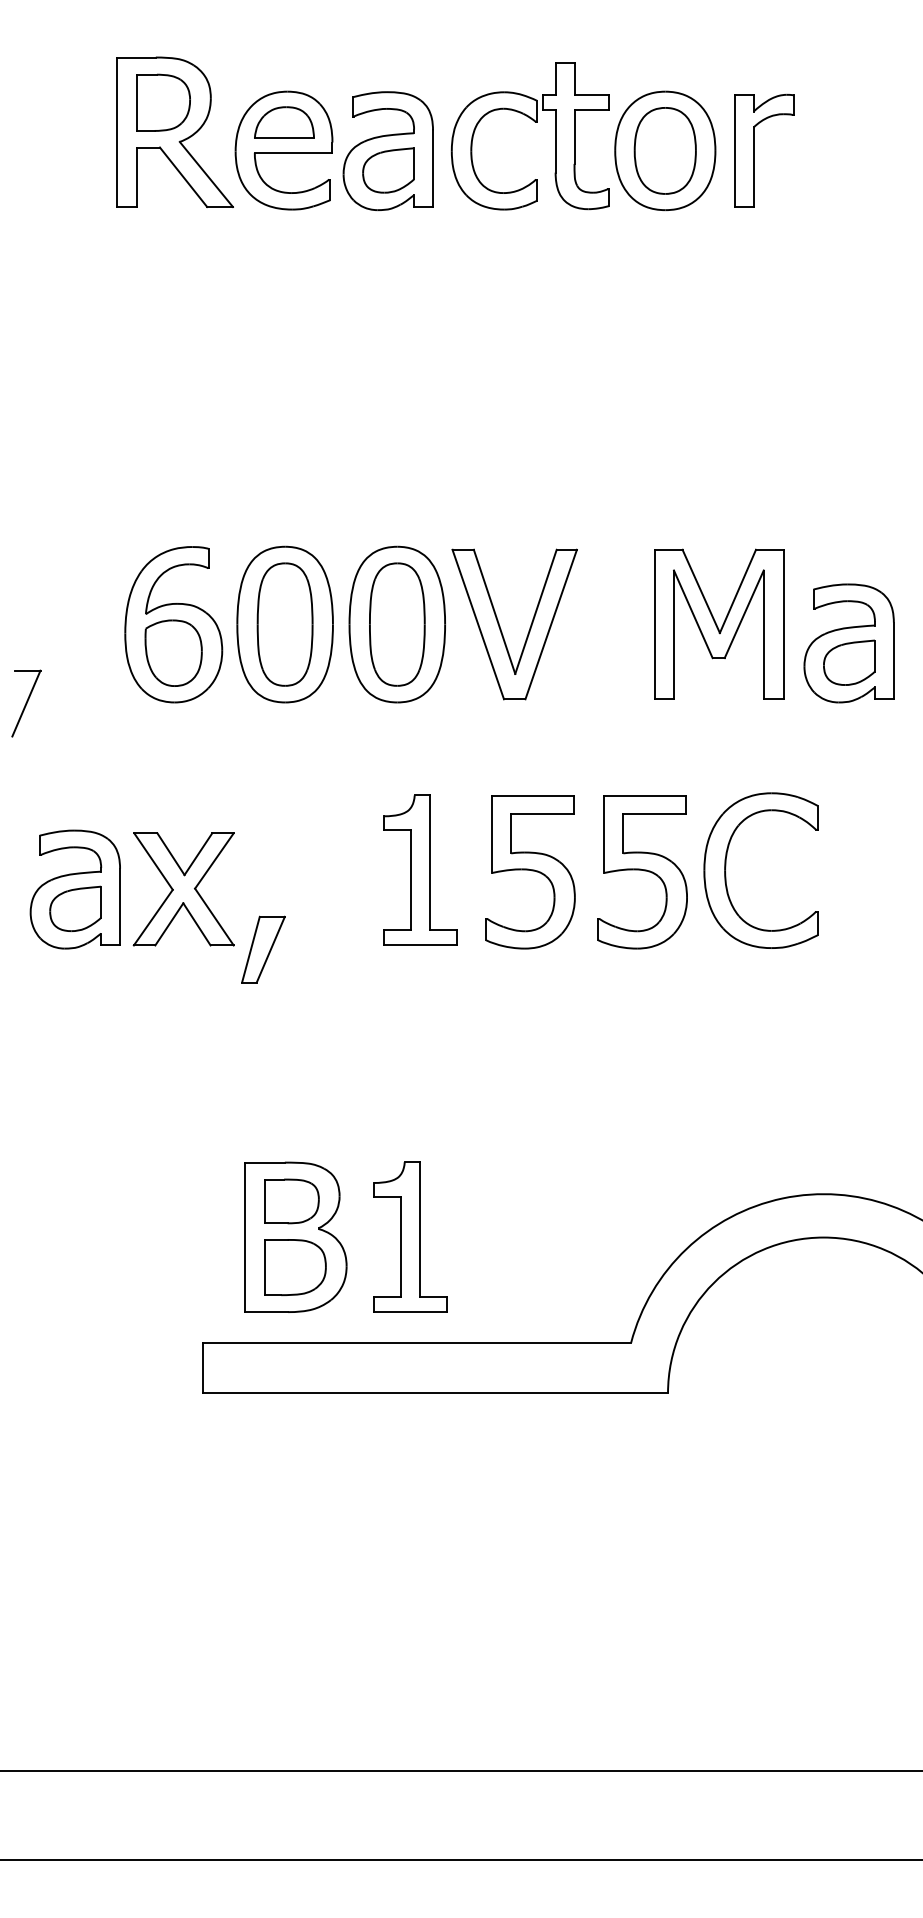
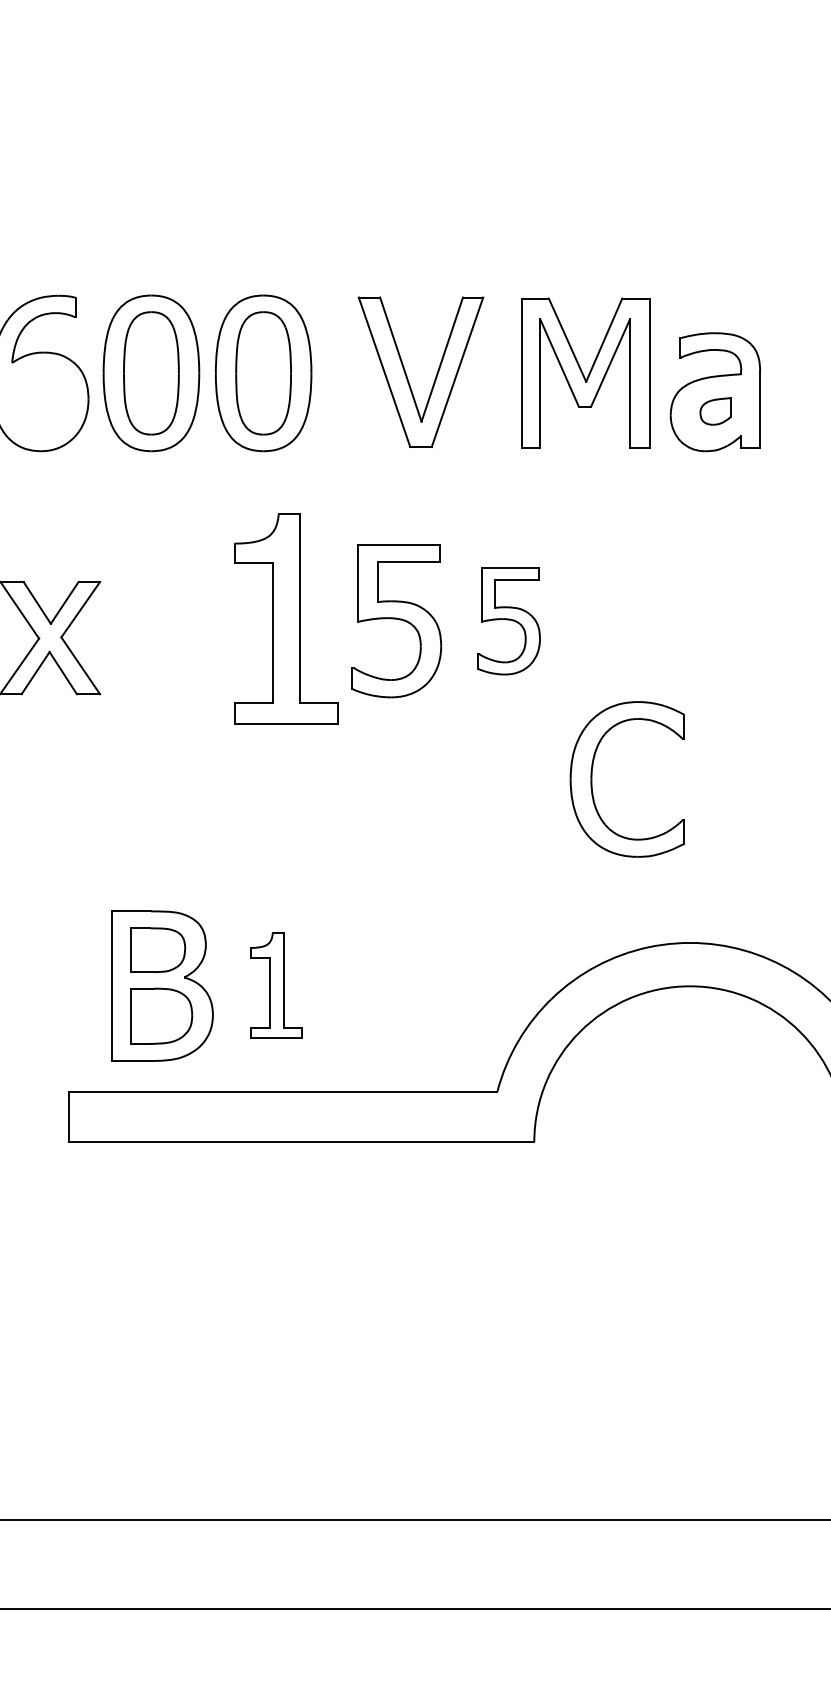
part: (501, 628) -> (407, 376), moved
part: (173, 652) -> (39, 401), removed
part: (849, 662) -> (715, 411), size x0.6
part: (726, 867) -> (592, 776), moved
part: (420, 869) -> (286, 618), size x1.4
part: (642, 872) -> (508, 621), size x0.7
part: (263, 949) -> (129, 698), removed
part: (410, 1236) -> (276, 985), size x0.7

